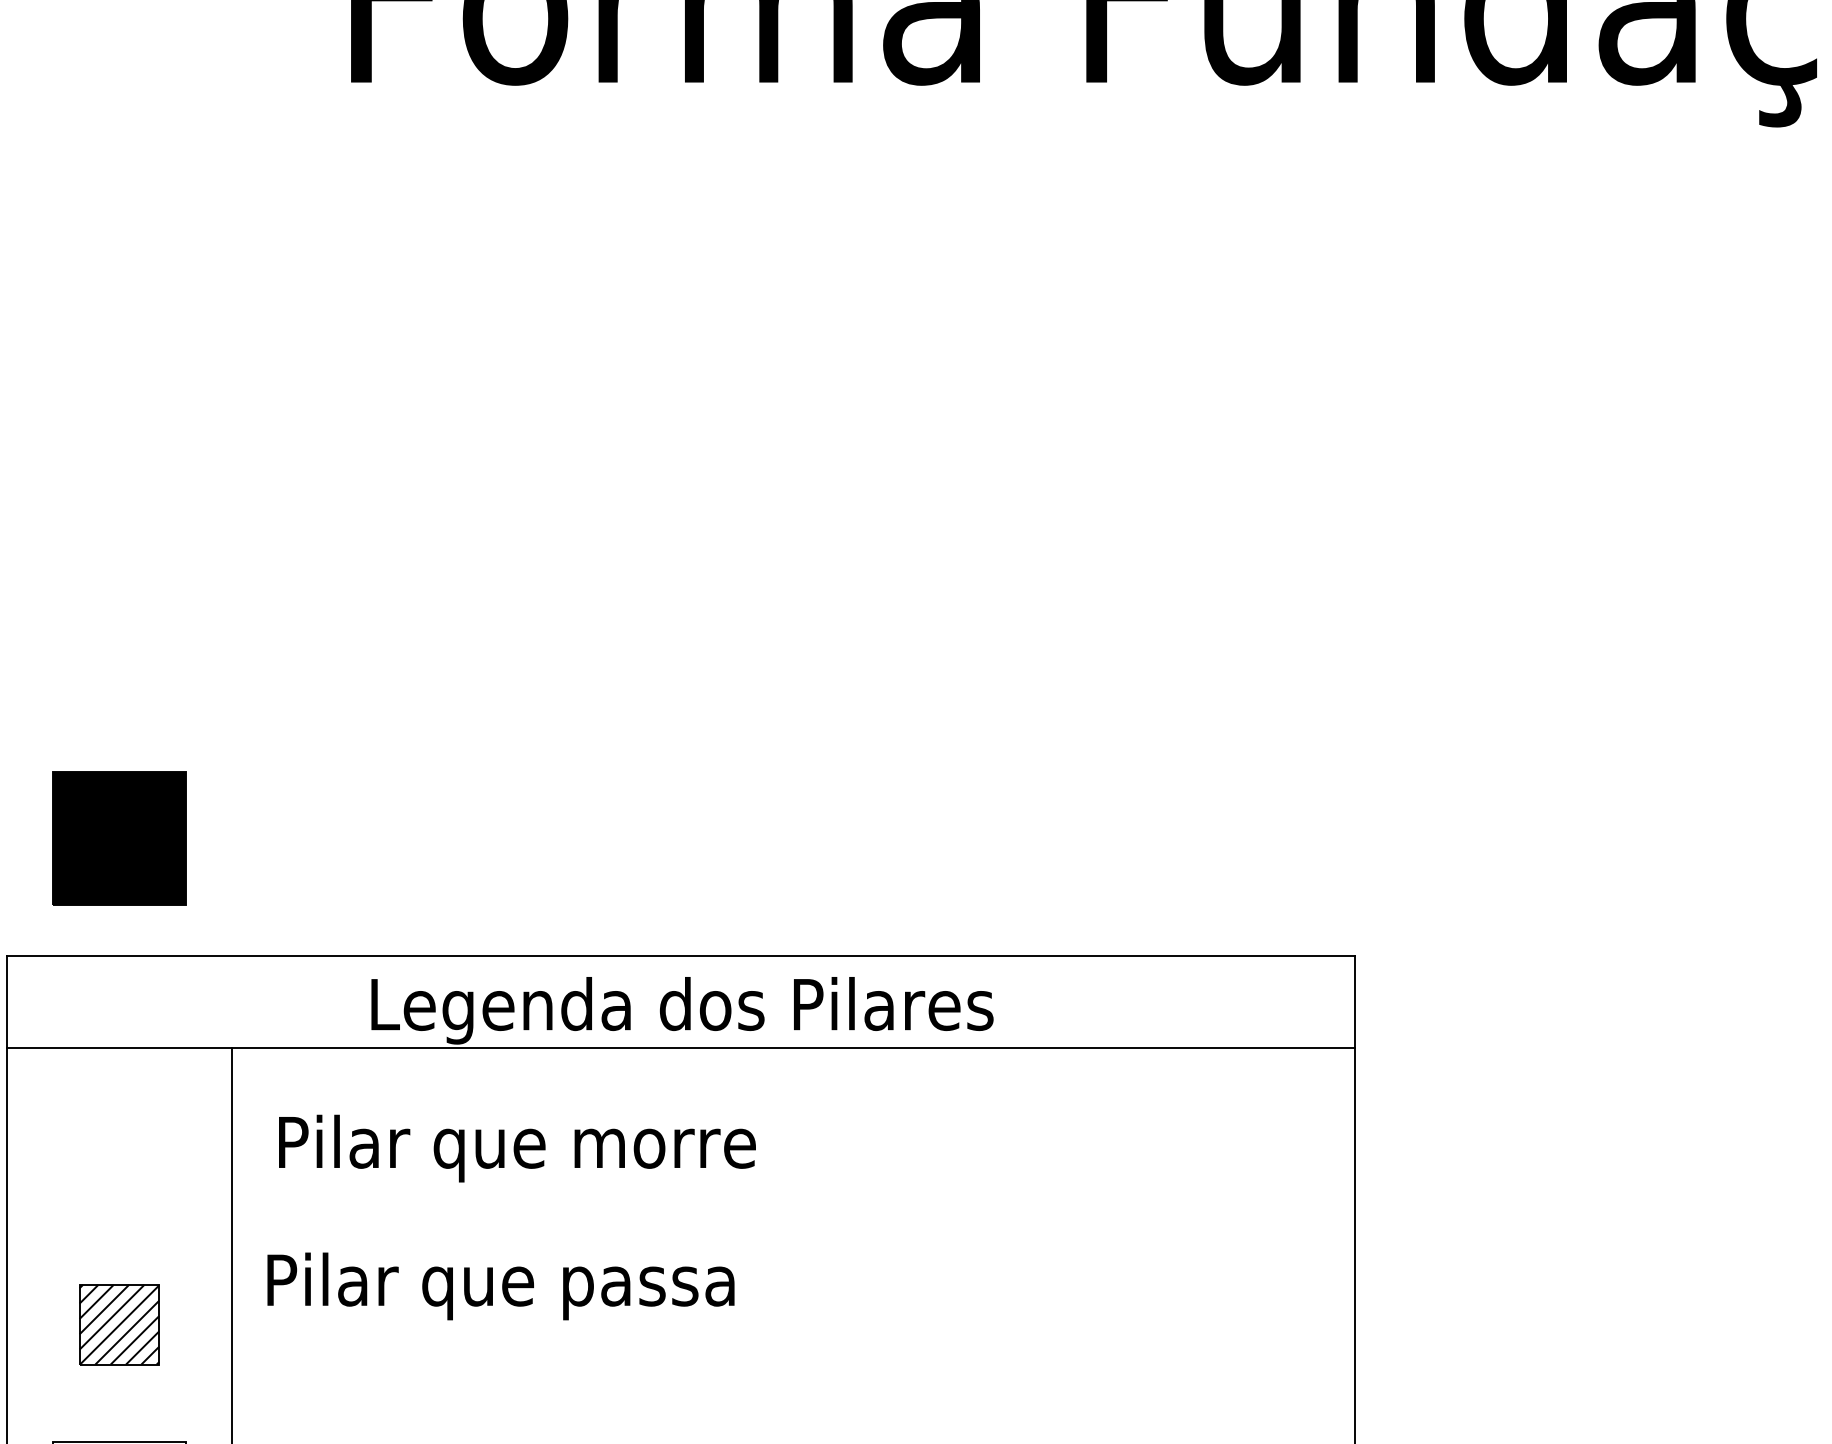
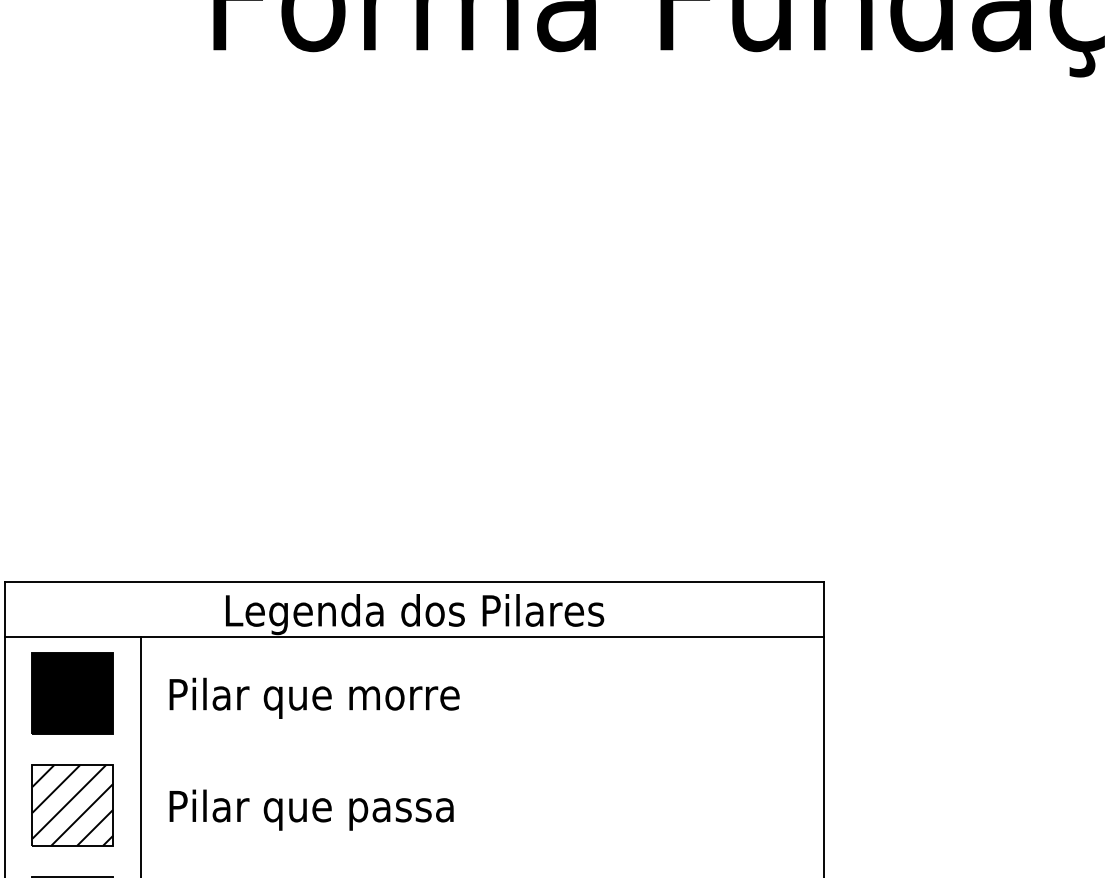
part: (119, 837) -> (72, 693), moved
text: (500, 1285) -> (311, 809), moved
part: (119, 1324) -> (72, 805), size x1.67

